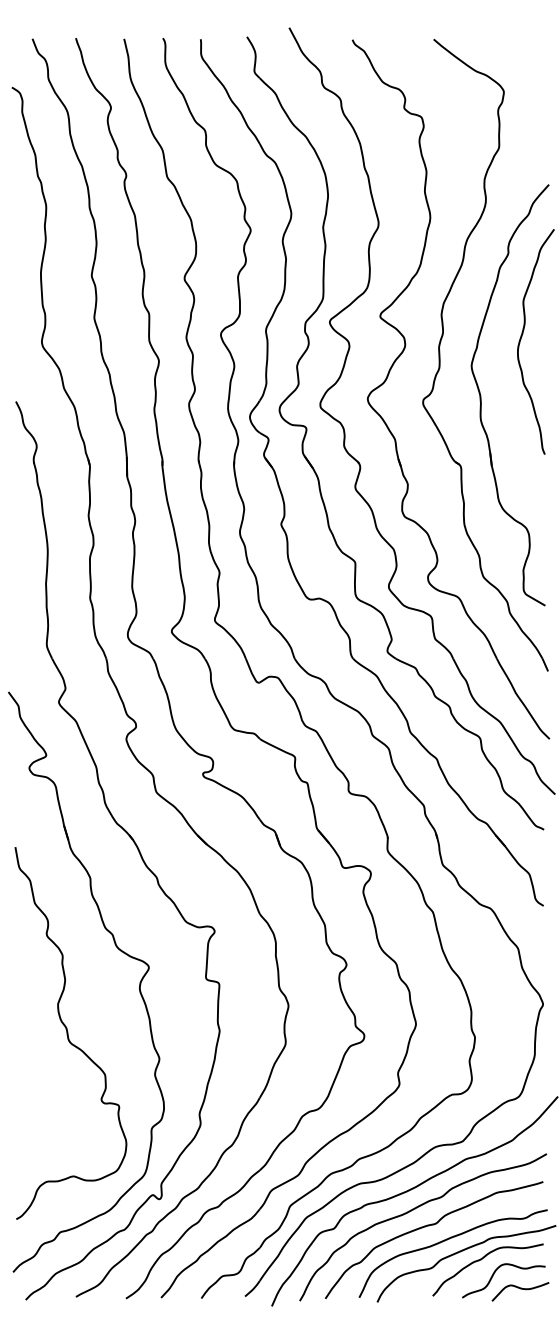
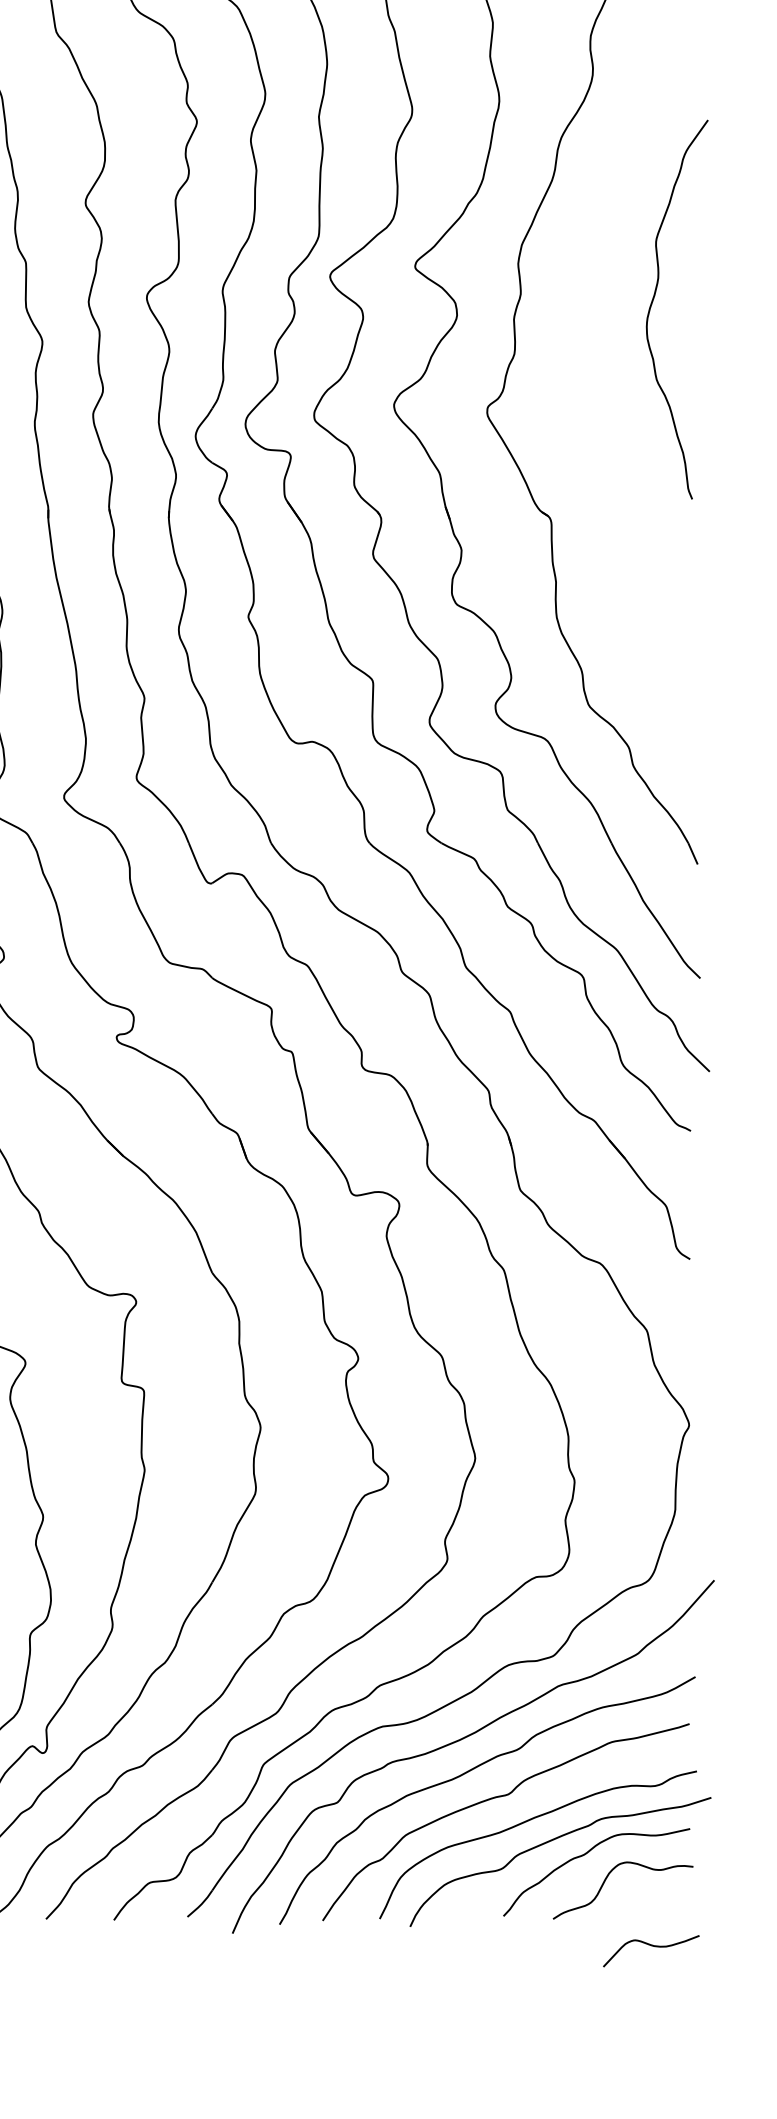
part: (481, 395) -> (585, 399), removed
curve: (520, 1289) -> (651, 1947), moved

